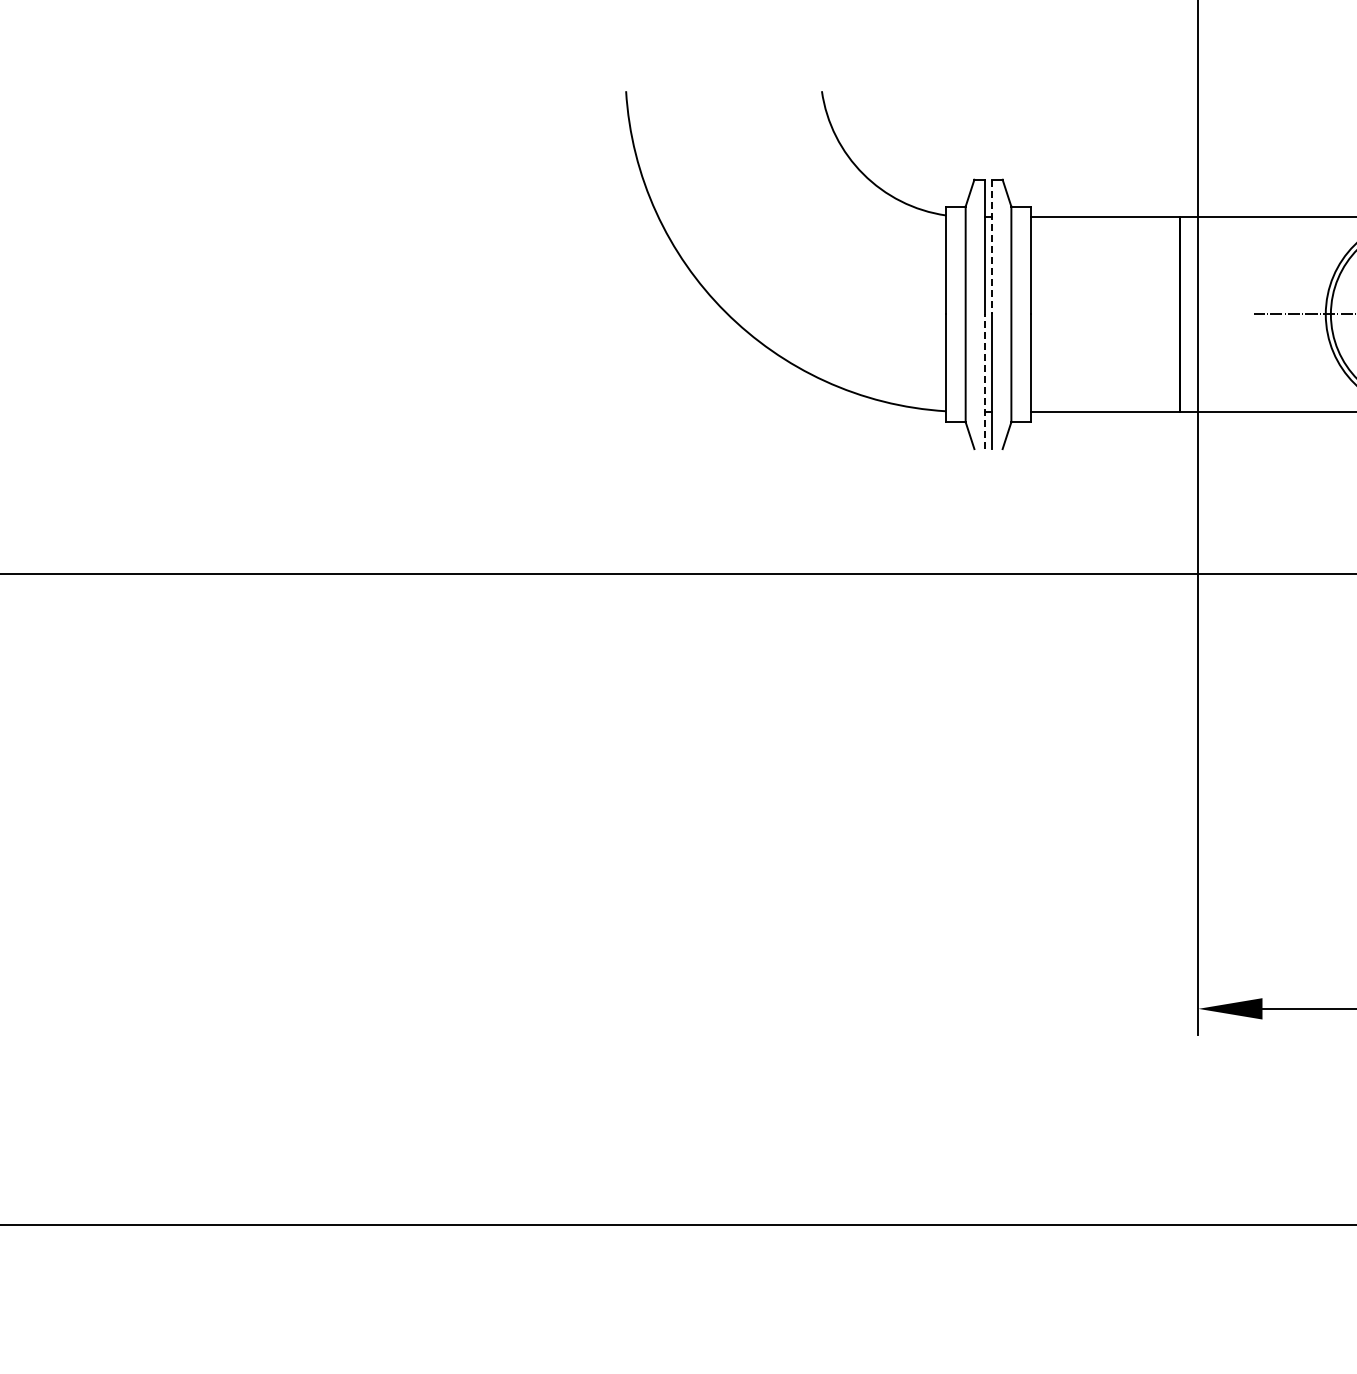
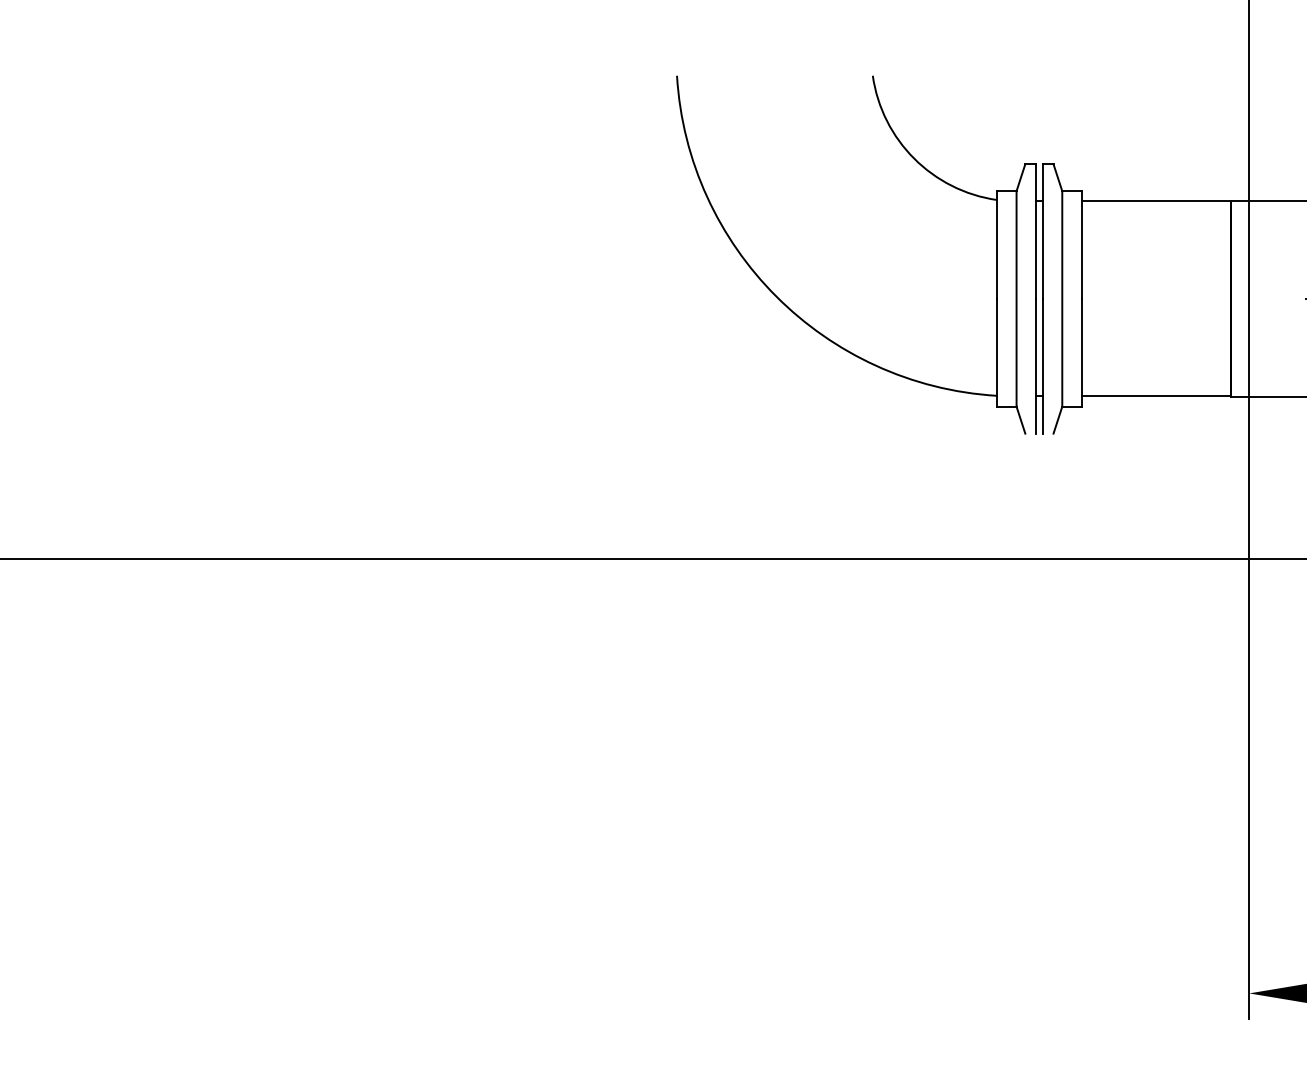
line: (992, 247) -> (1043, 232), dashed -> solid
line: (984, 381) -> (1035, 366), dashed -> solid

